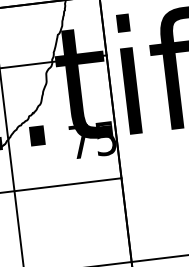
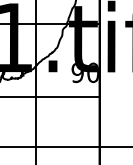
text: (91, 139) -> (84, 72), 75 -> 90

